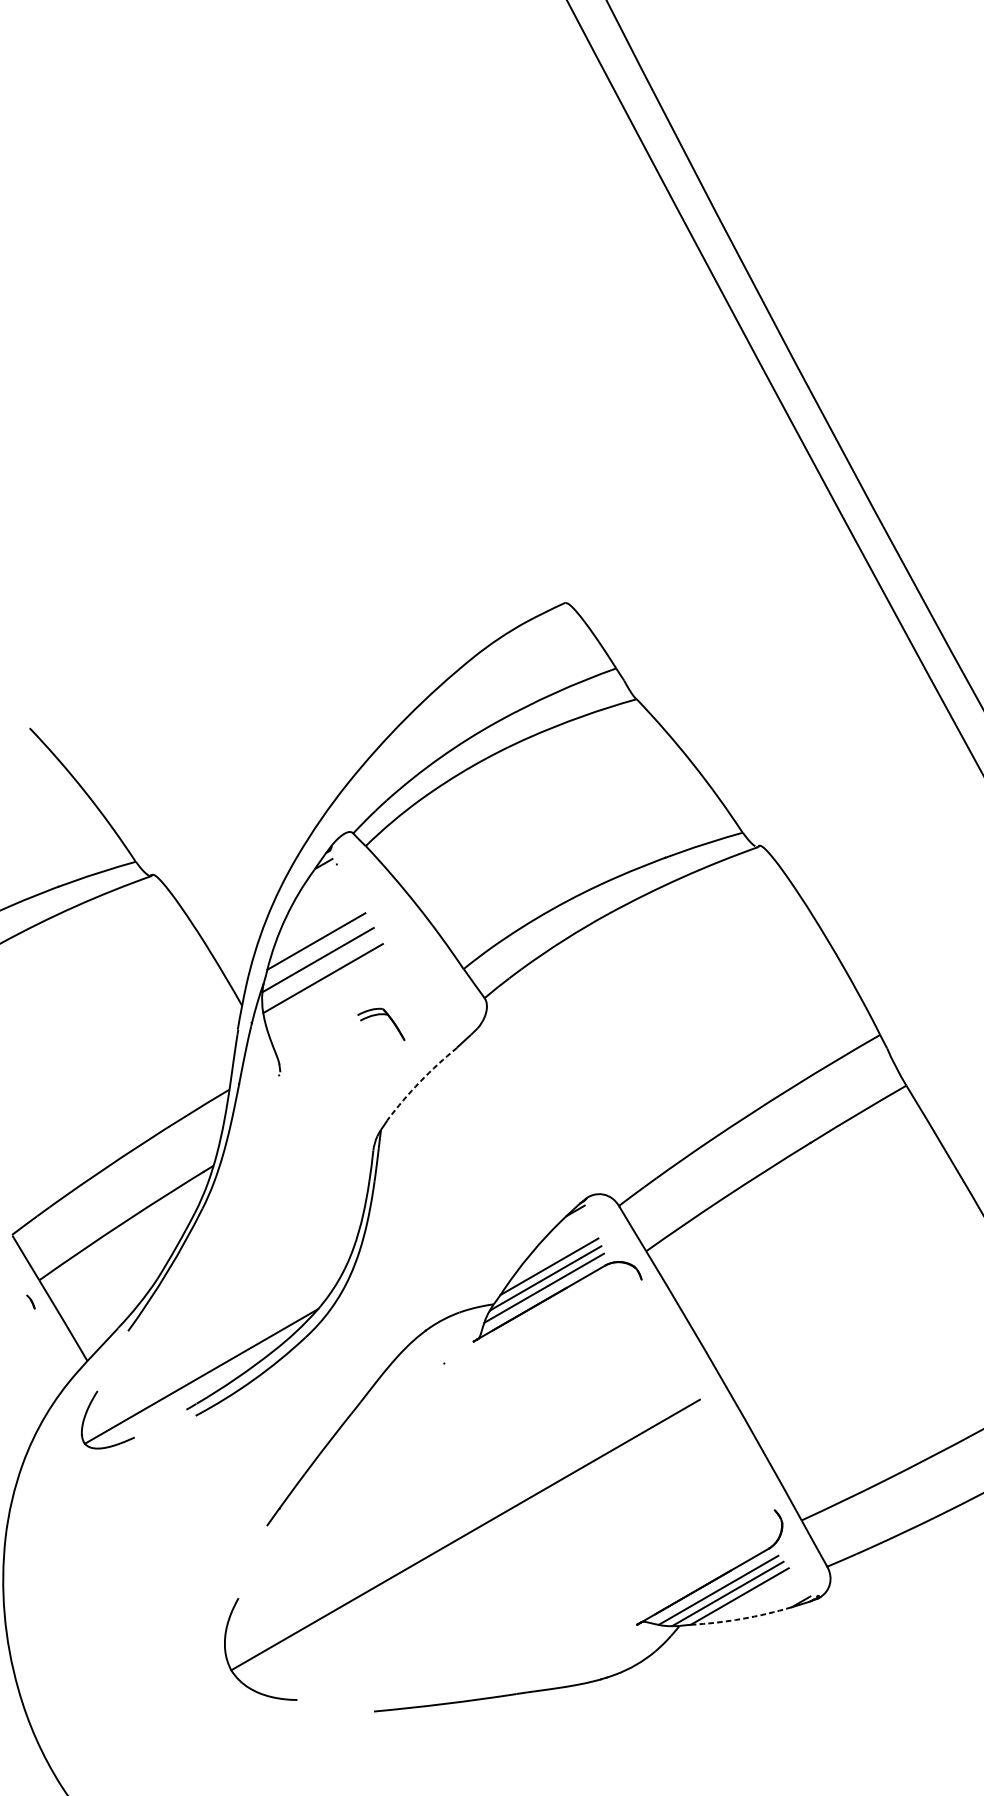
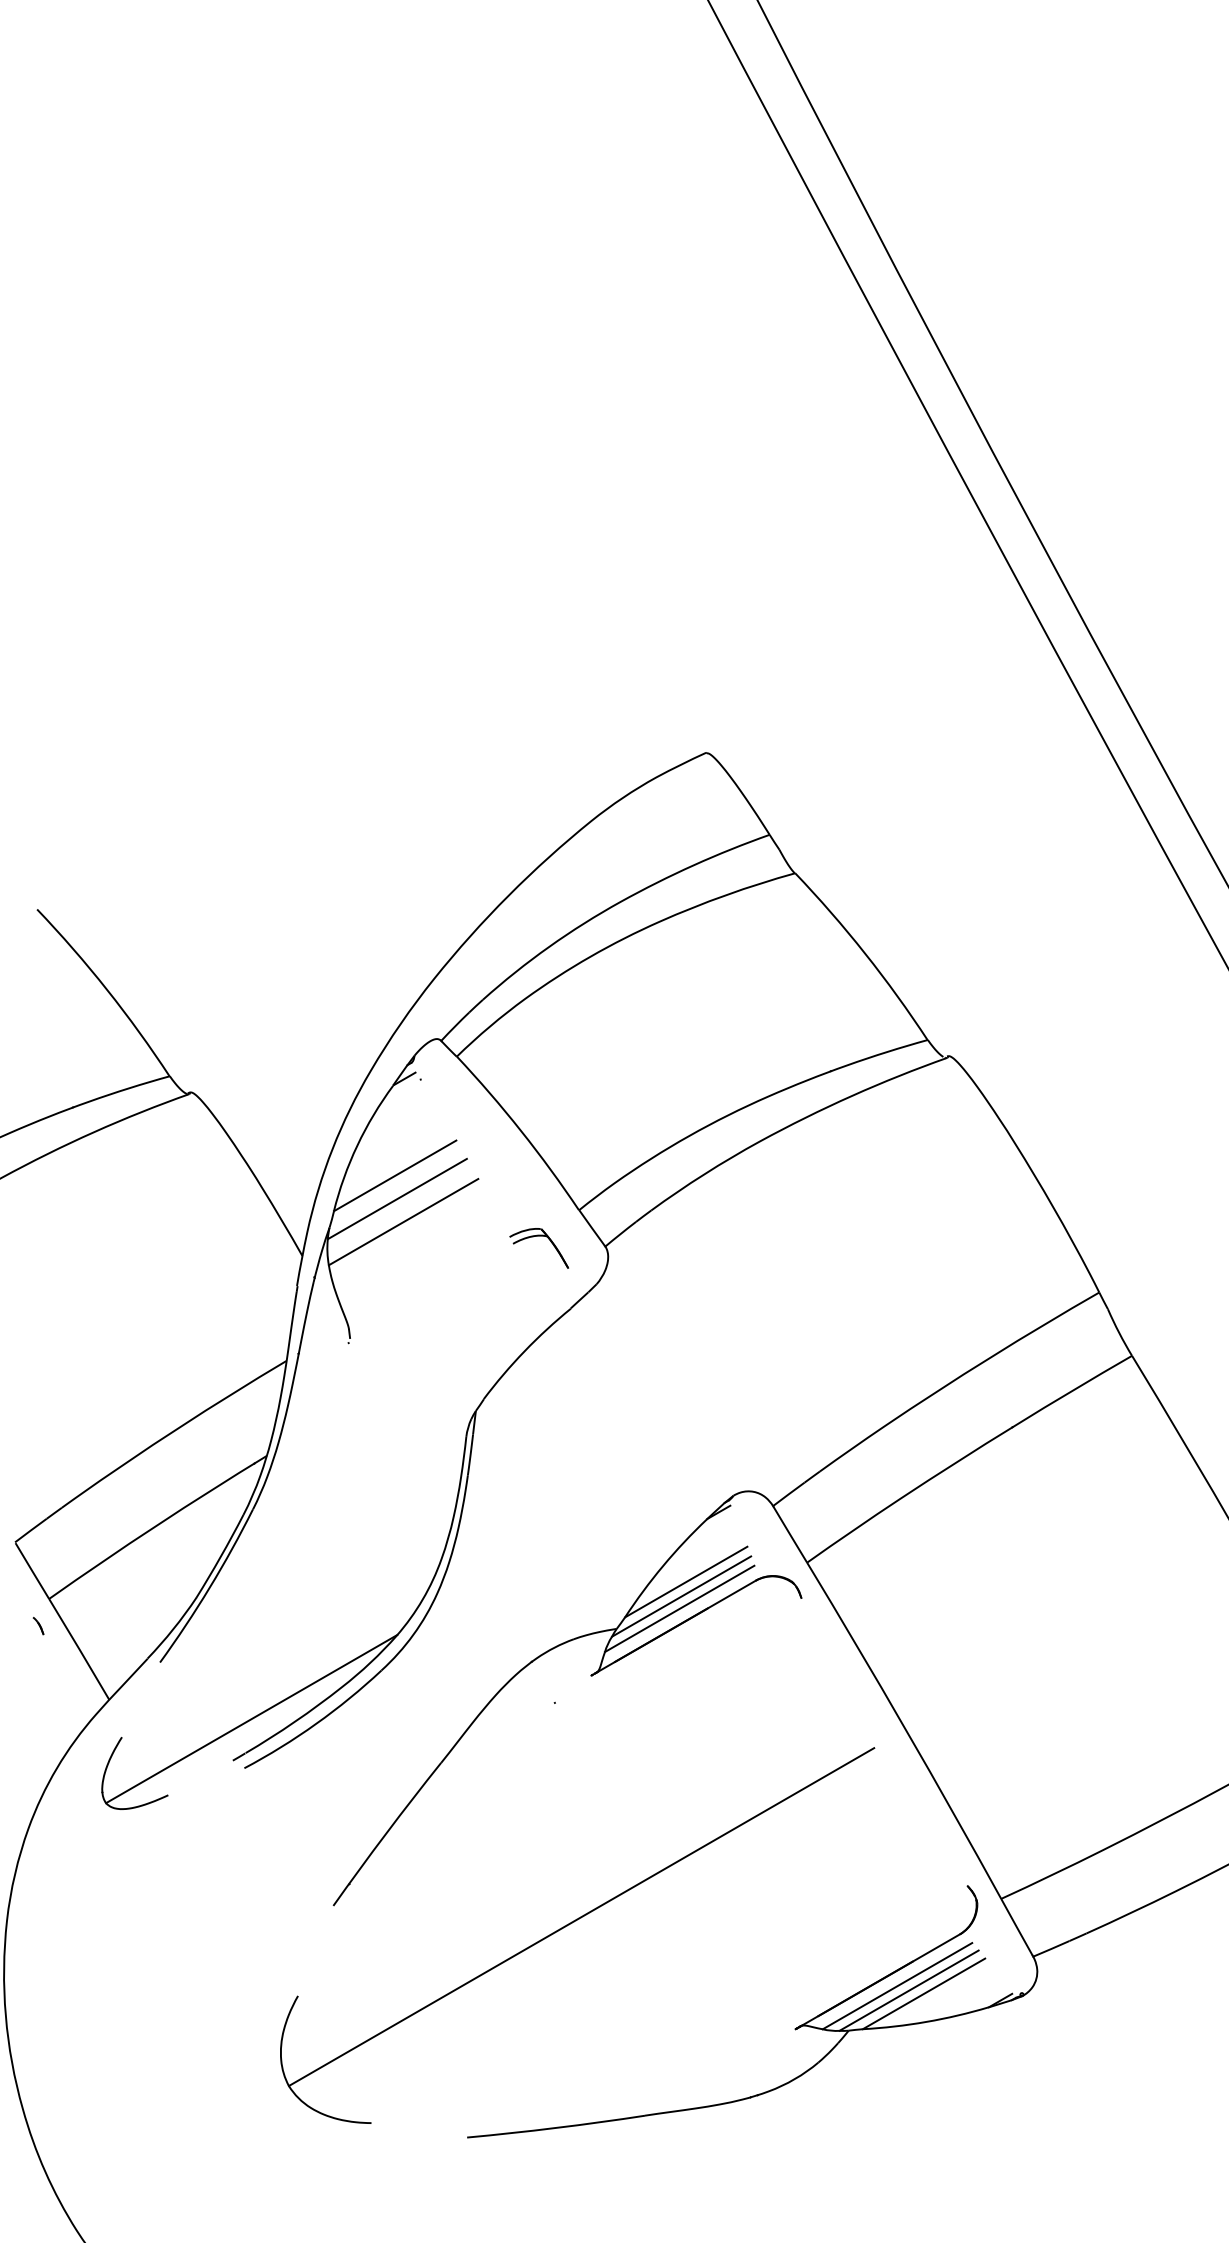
part: (381, 1014) -> (539, 1236), moved
arc: (419, 1082) -> (524, 1351), dashed -> solid
arc: (741, 1618) -> (926, 2021), dashed -> solid

